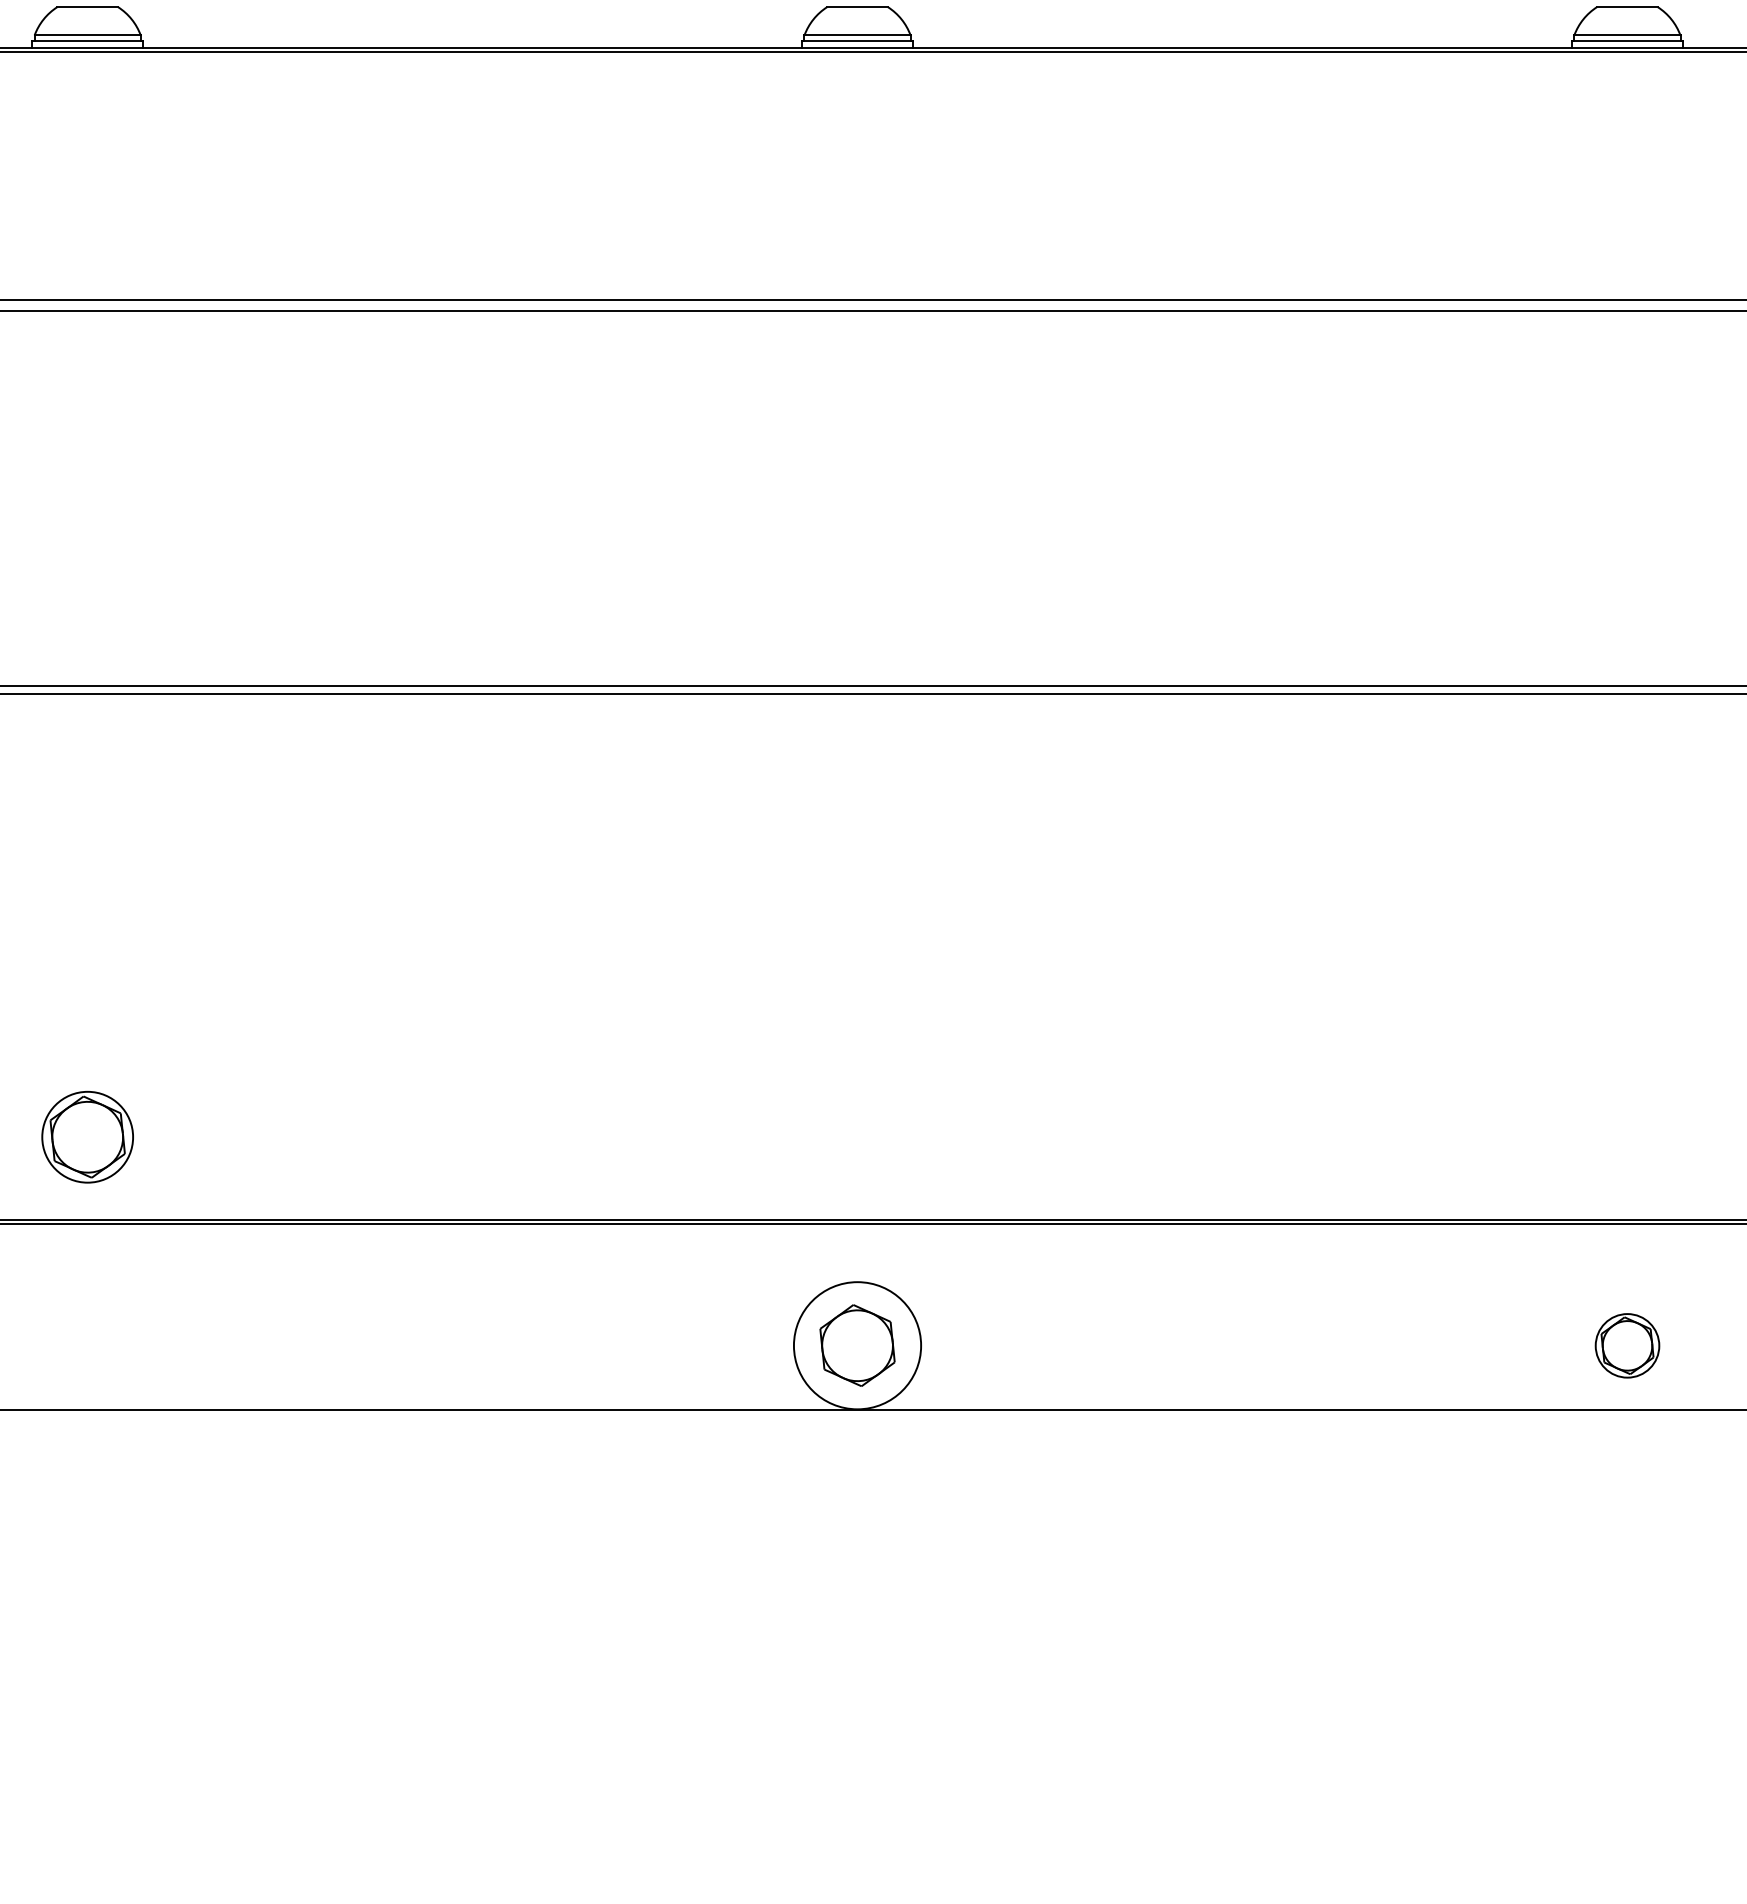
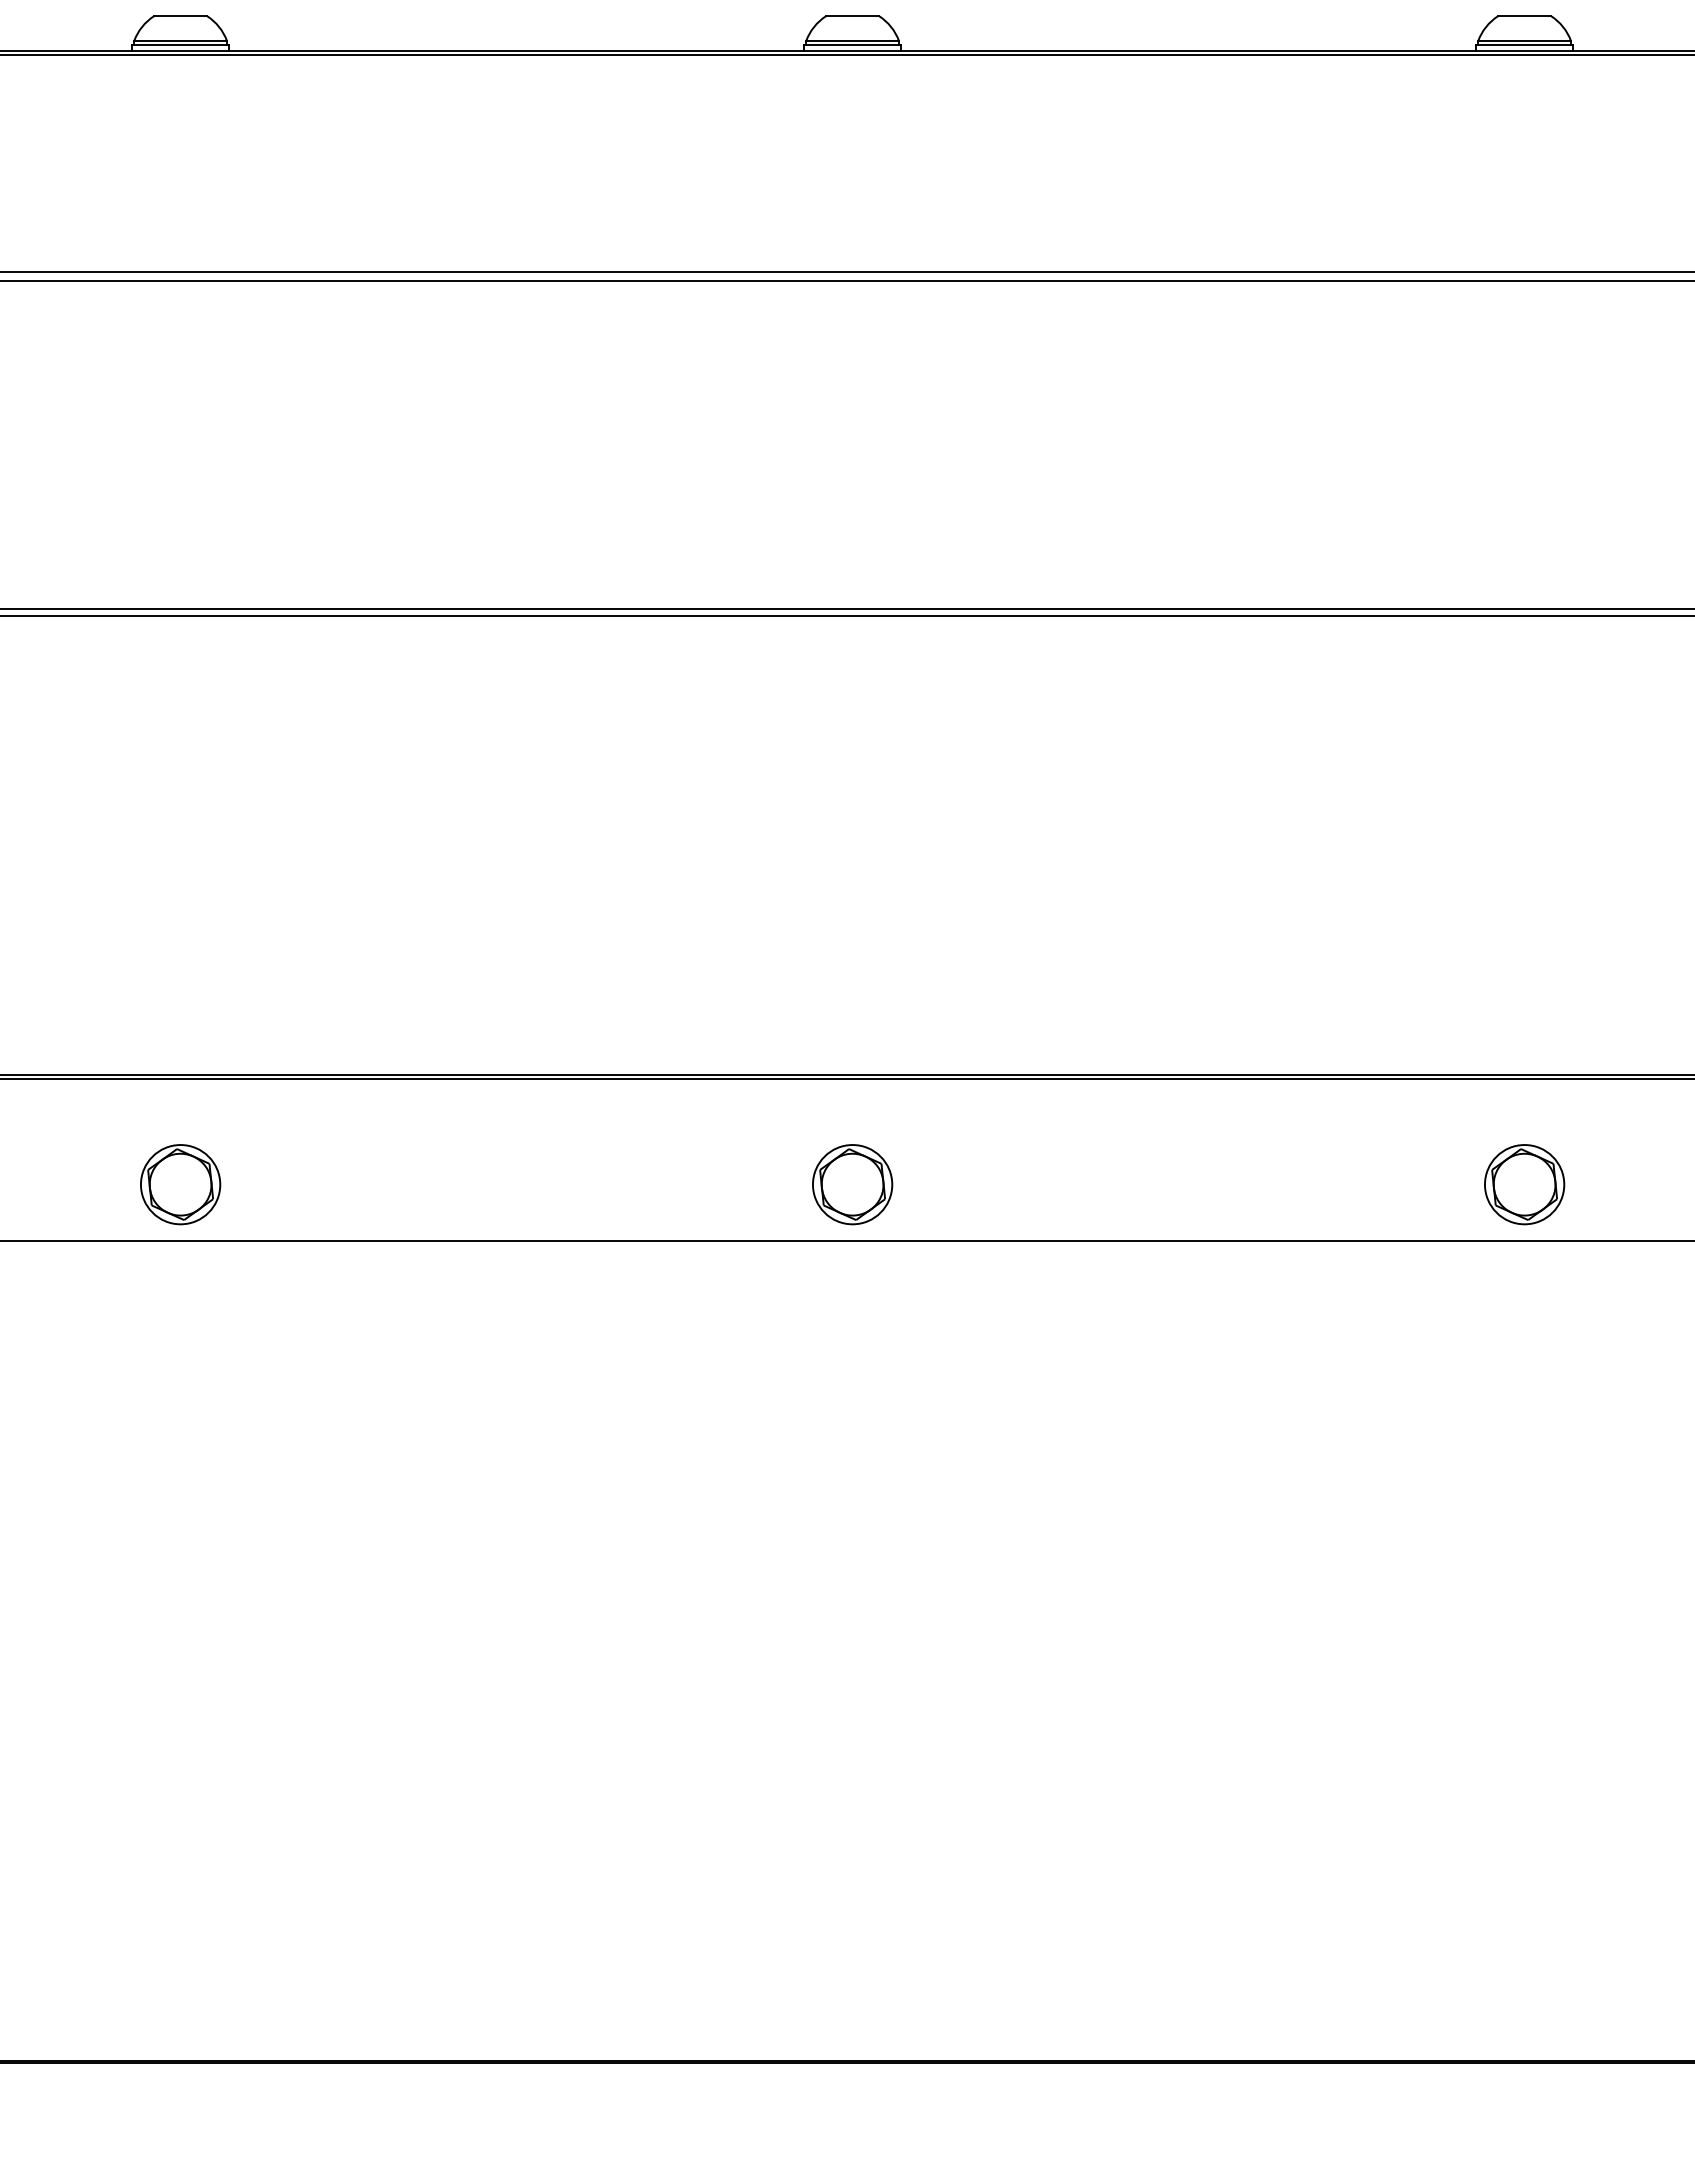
part: (87, 1137) -> (180, 1184), moved
circle: (857, 1345) -> (852, 1184), size x0.71
part: (1627, 1345) -> (1524, 1184), size x1.43

